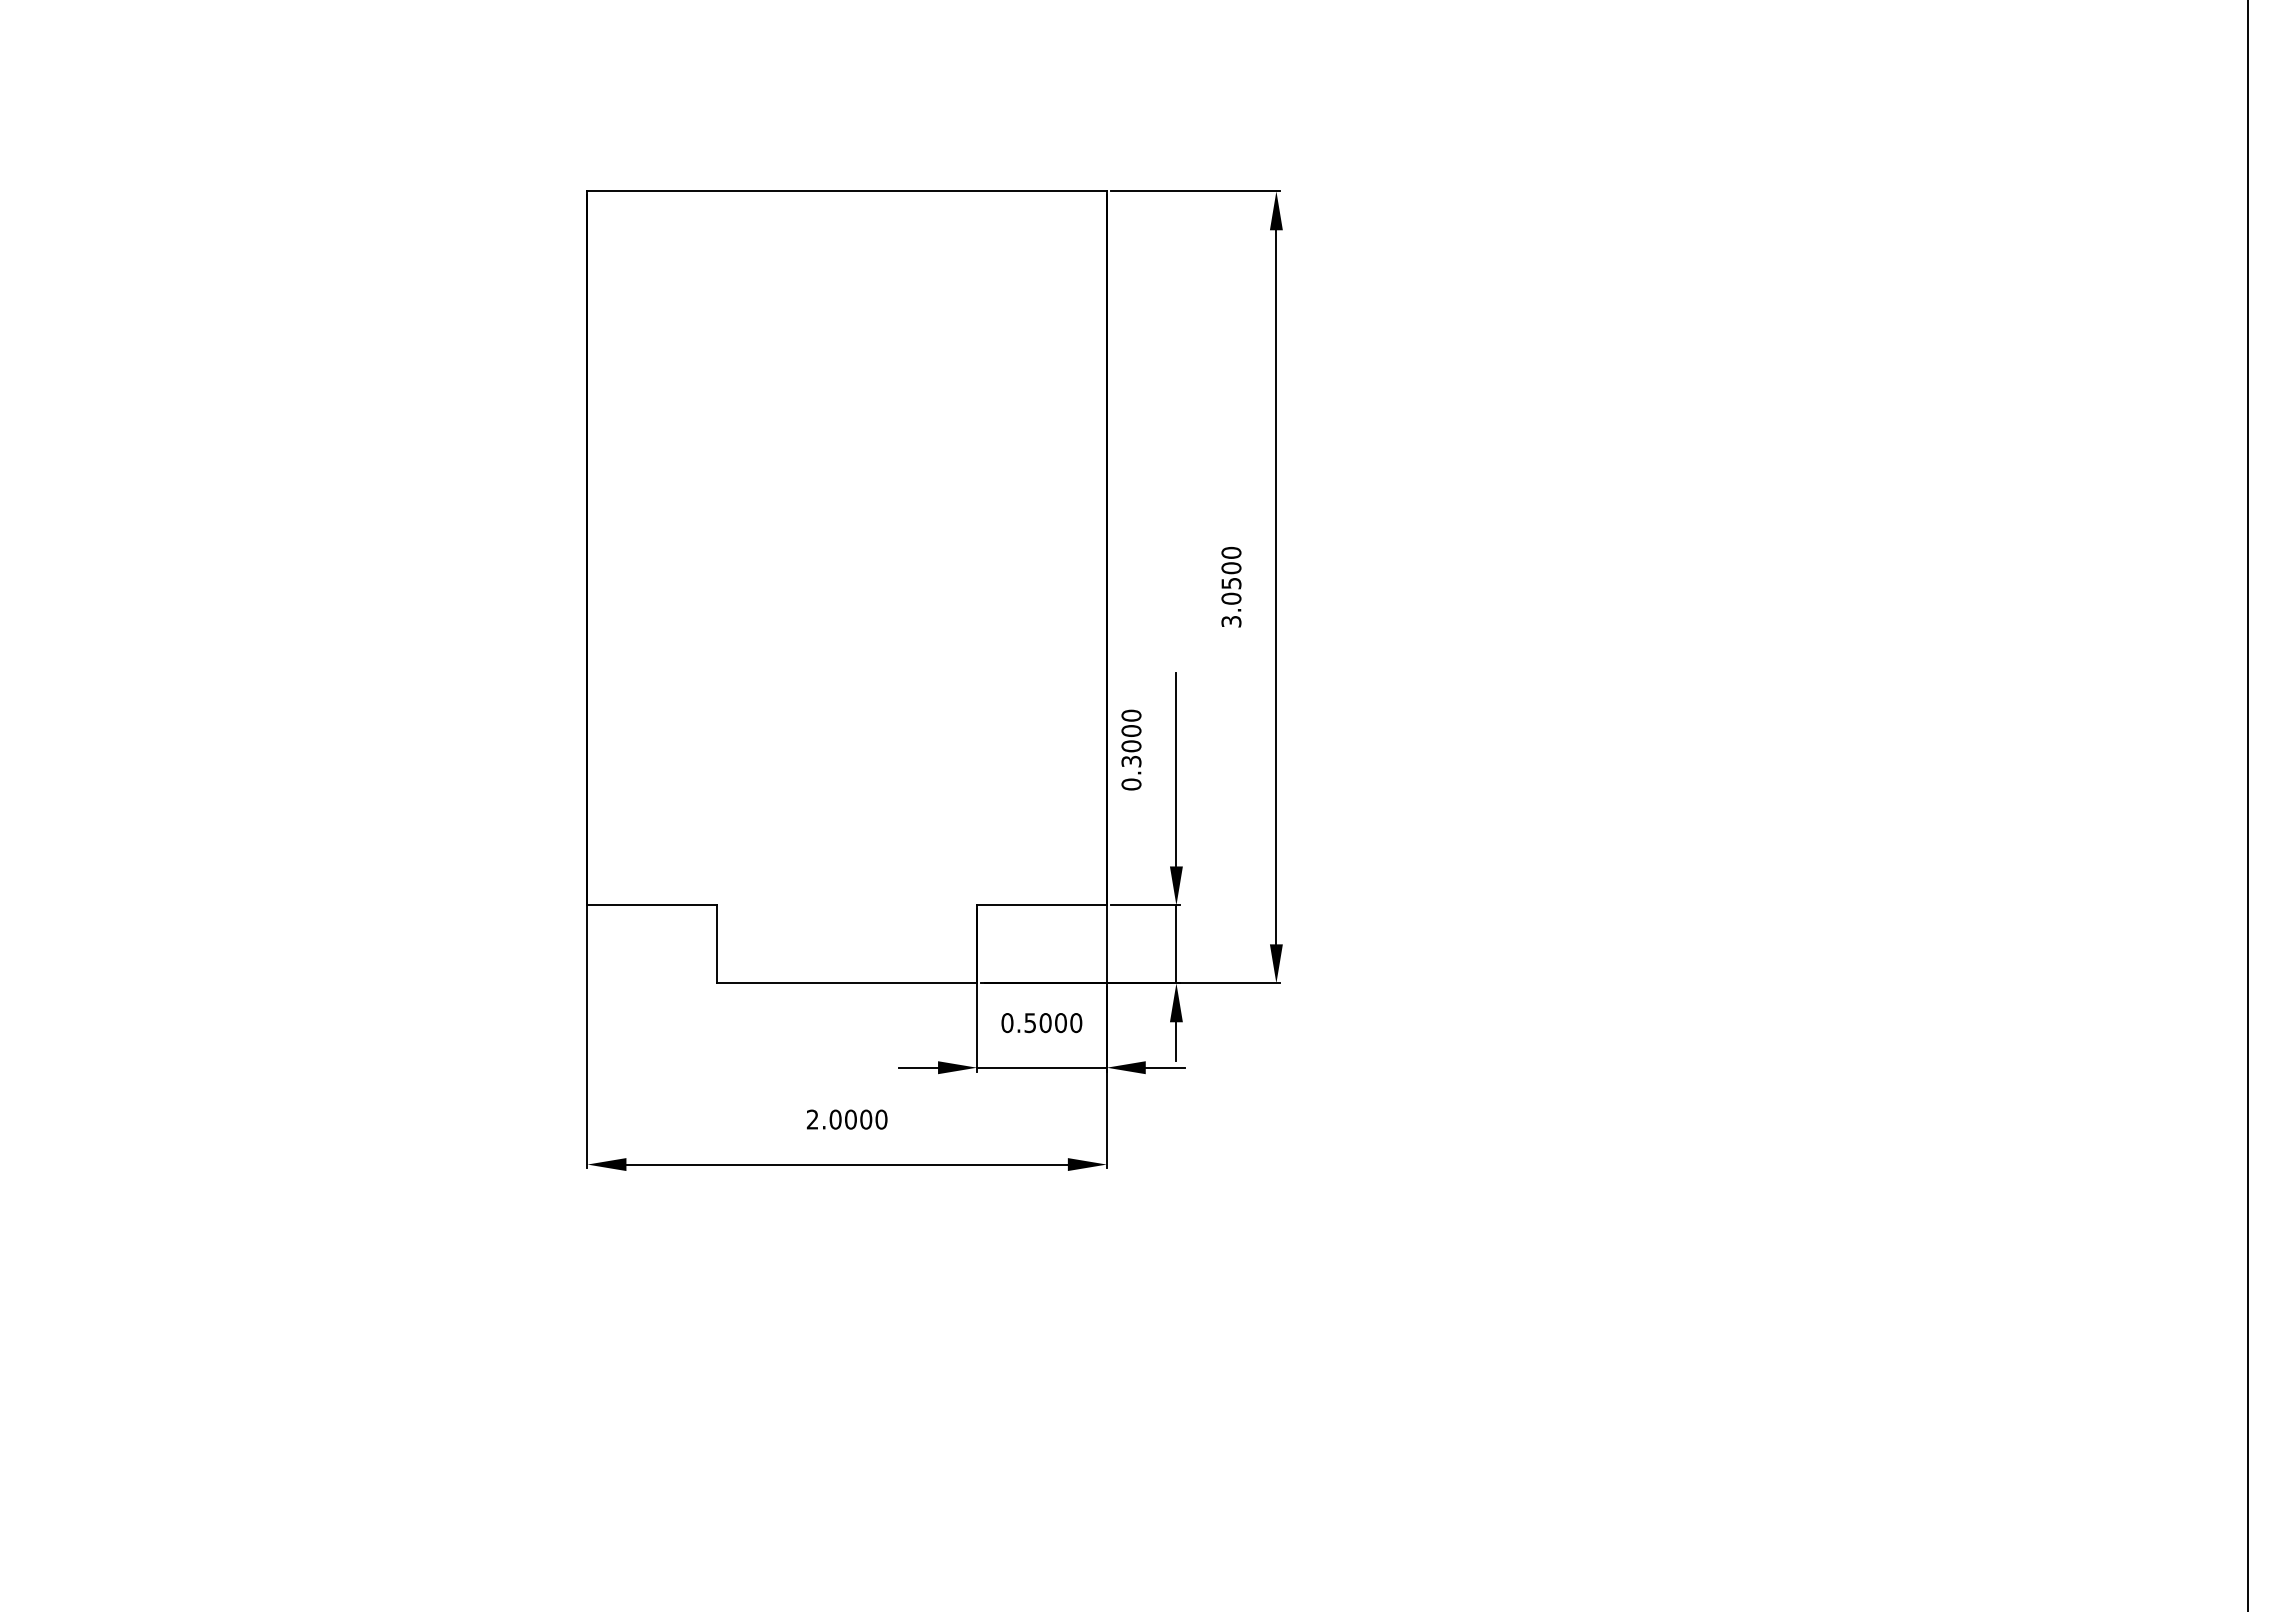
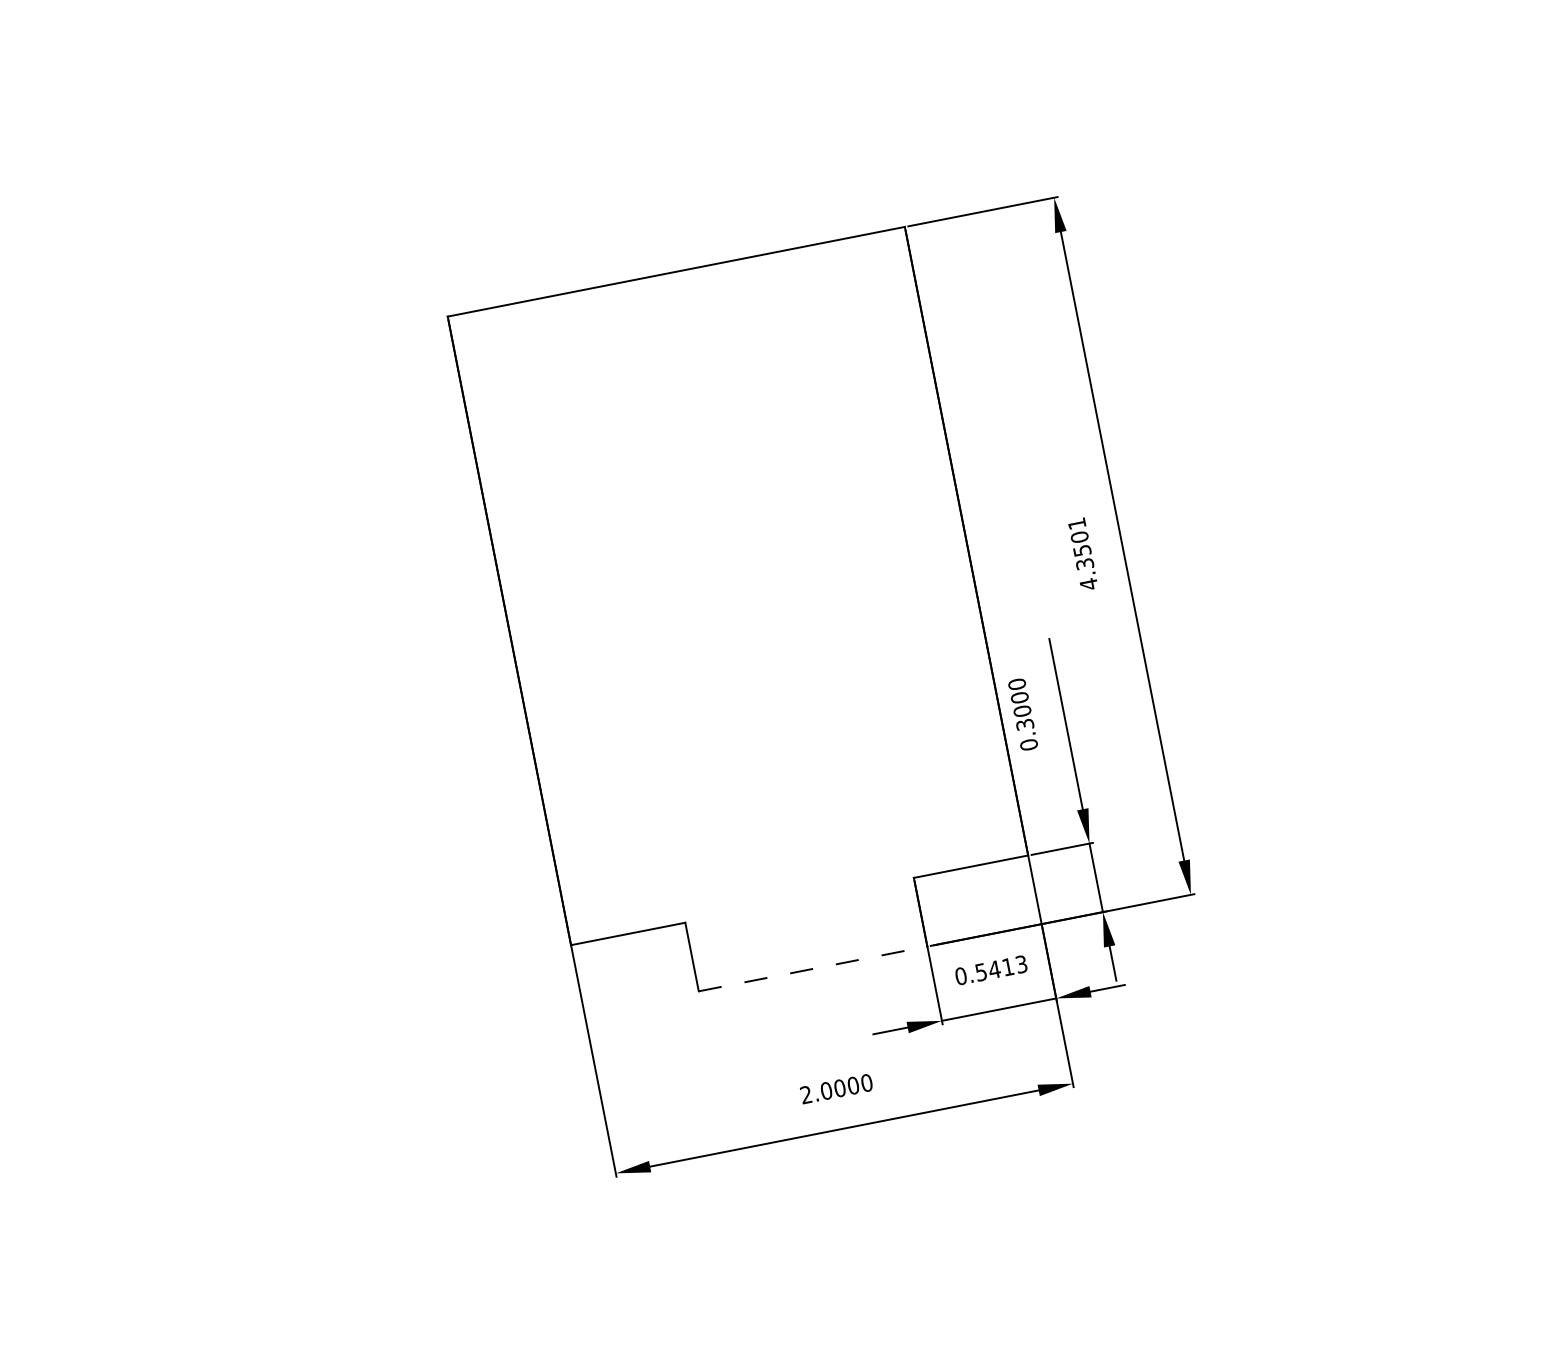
text: (1231, 587) -> (1083, 554), 3.0500 -> 4.3501
line: (847, 983) -> (813, 969), solid -> dashed
text: (1060, 1023) -> (1007, 967), 0.5000 -> 0.5413

